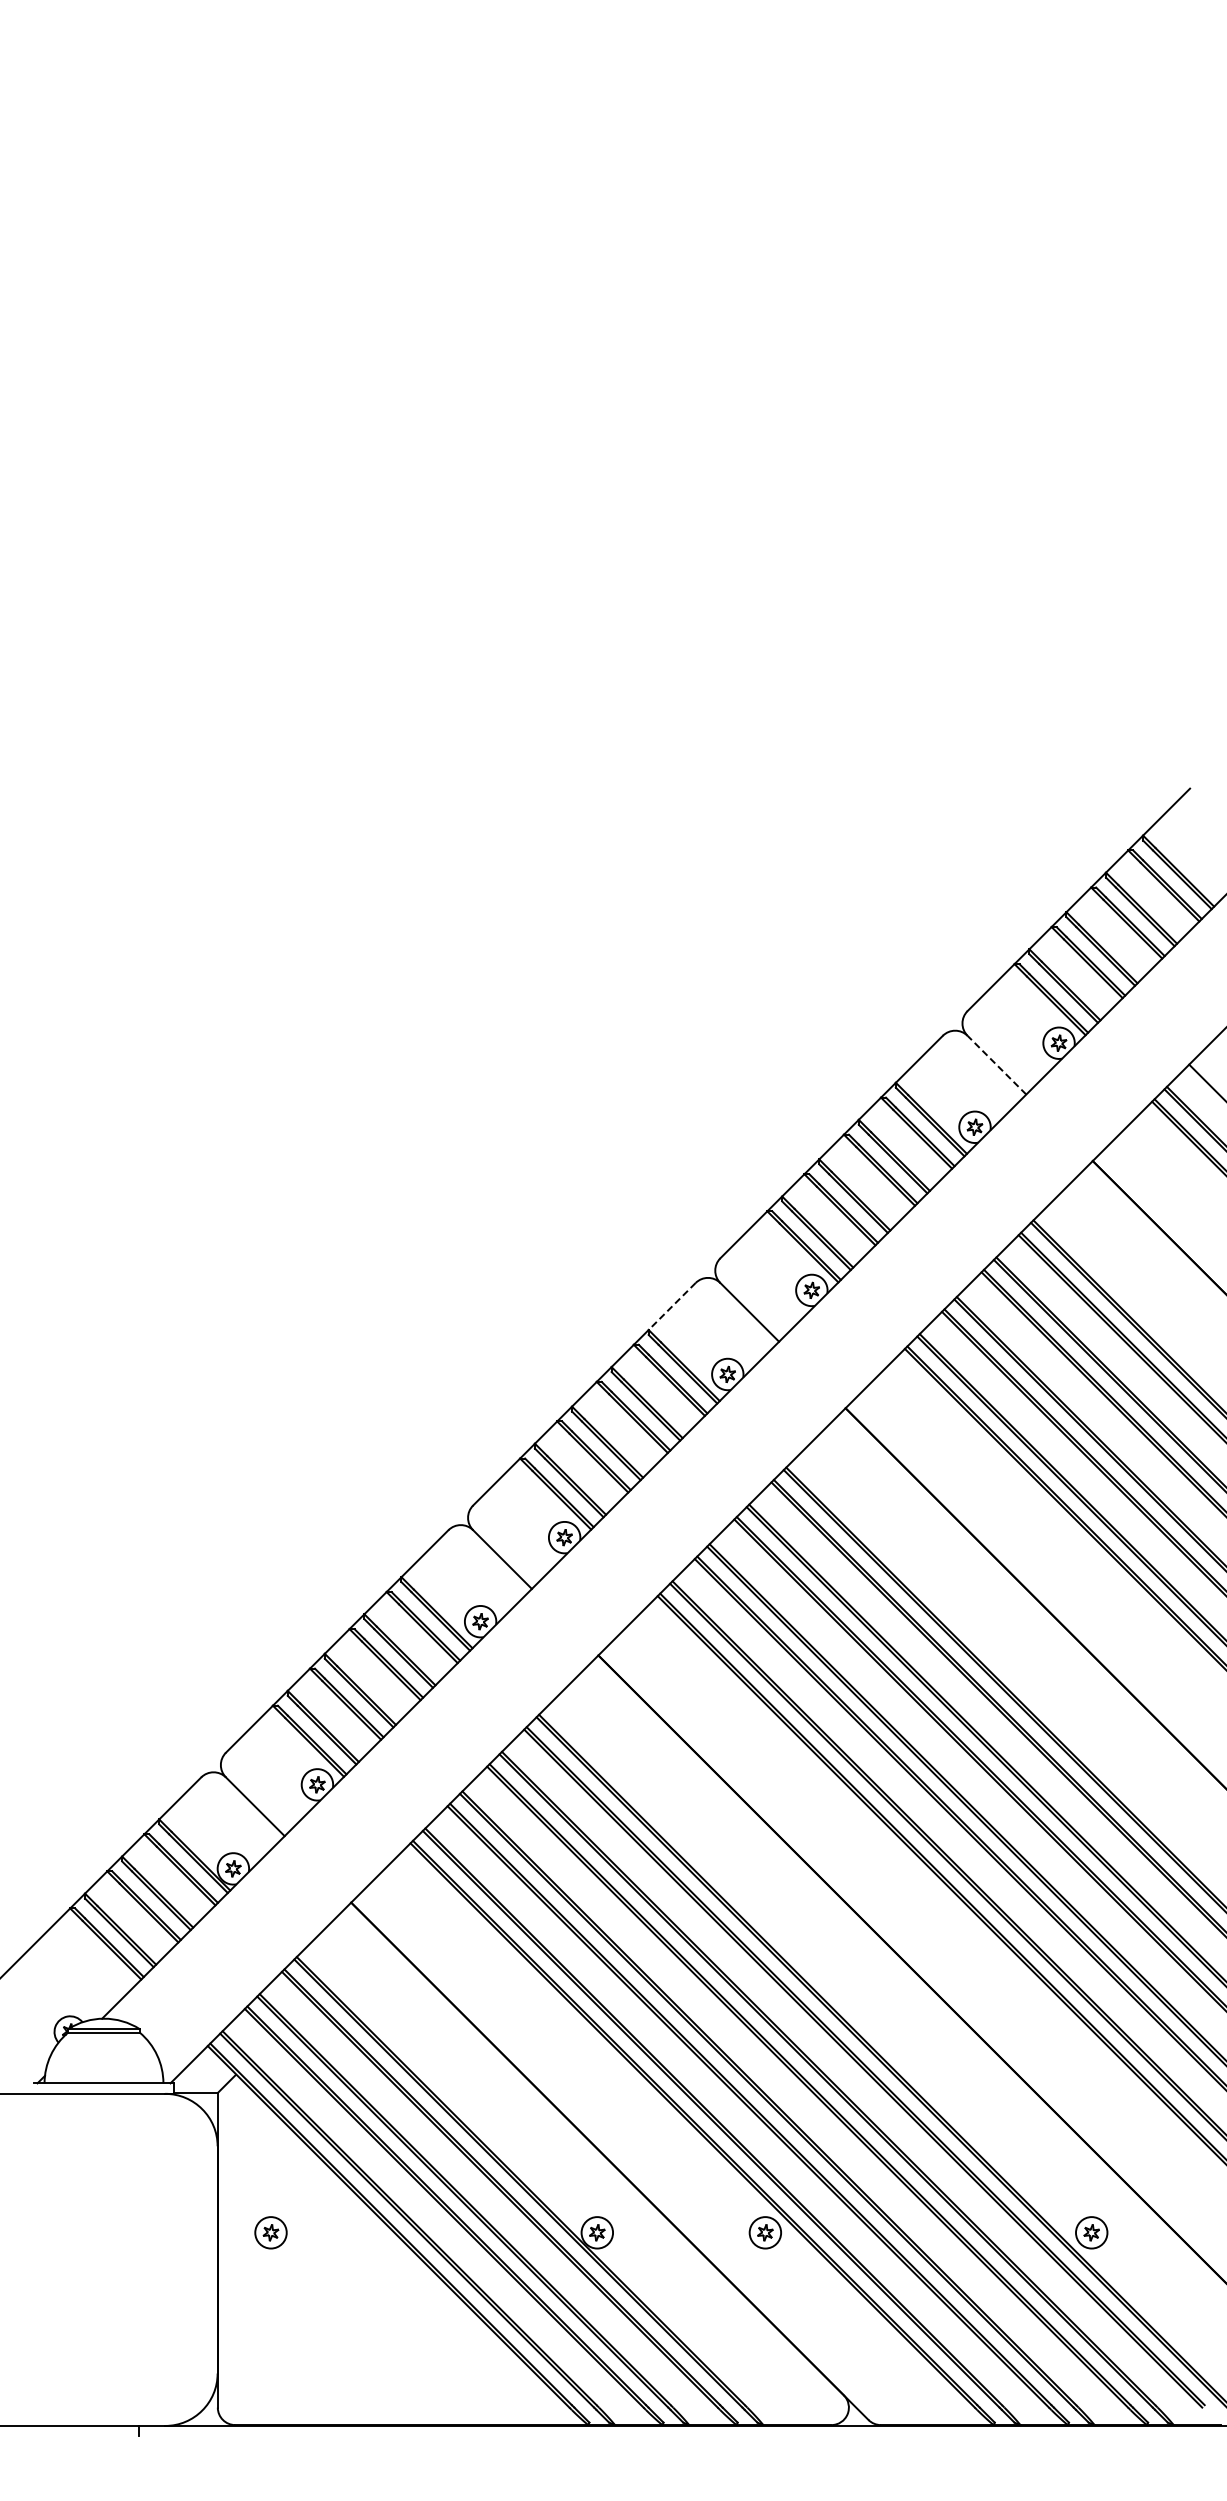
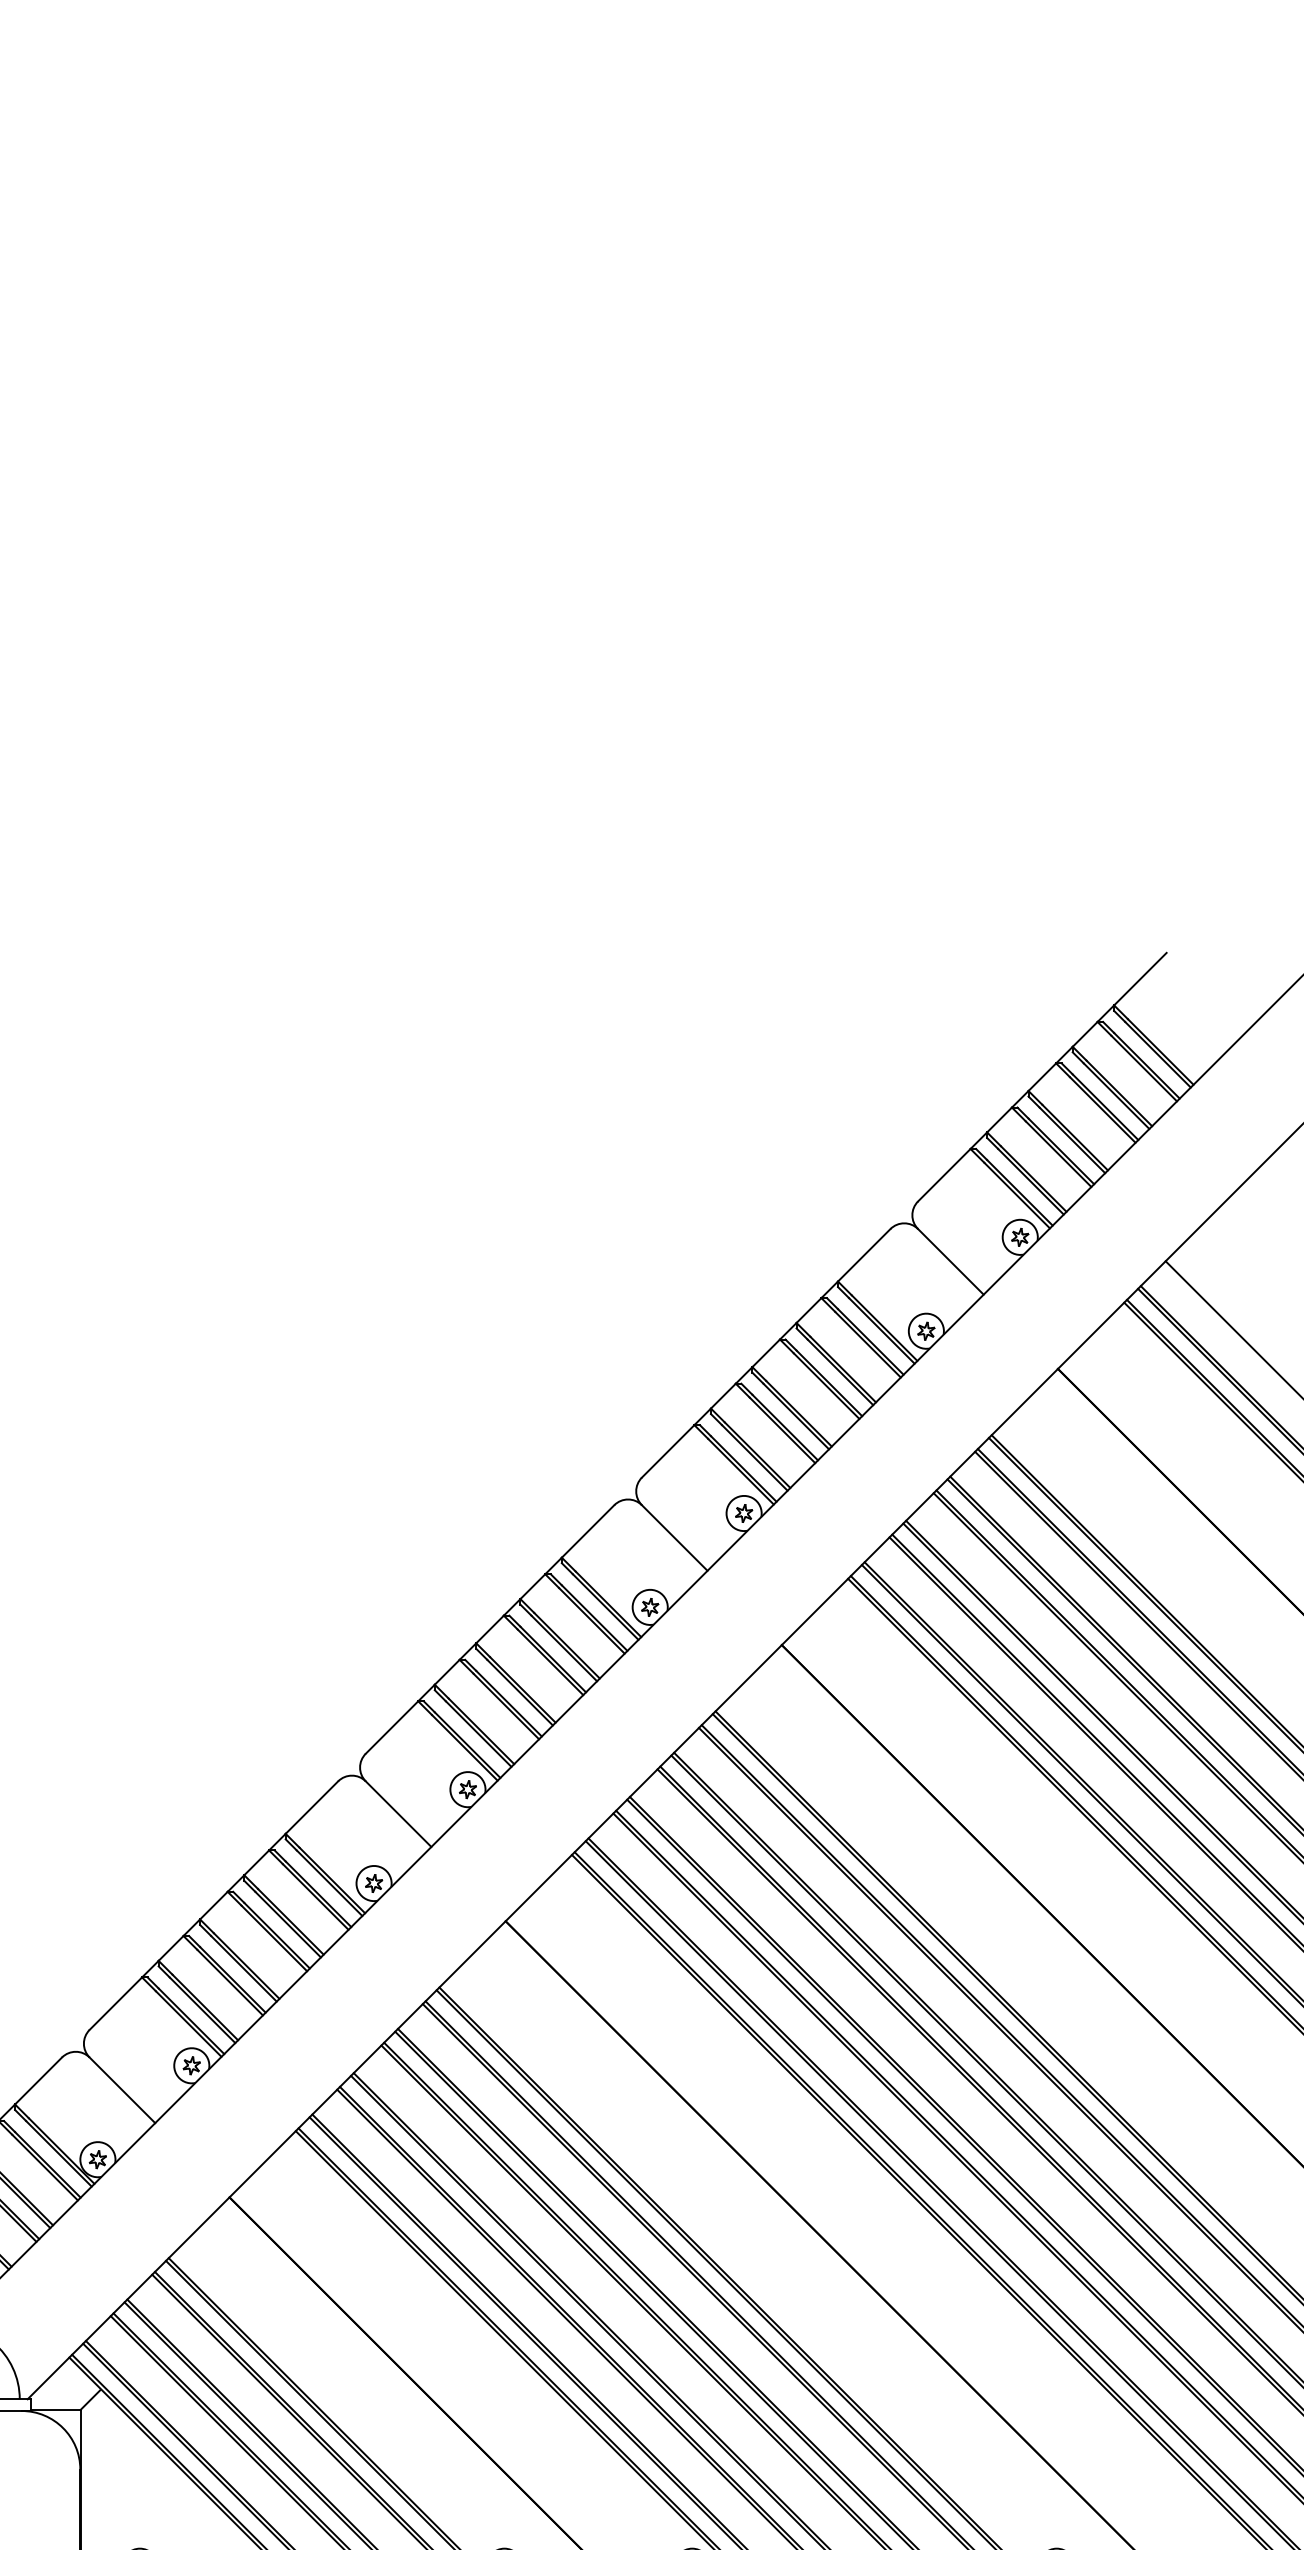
line: (996, 1065) -> (950, 1262), dashed -> solid
line: (671, 1306) -> (587, 1531), dashed -> solid

